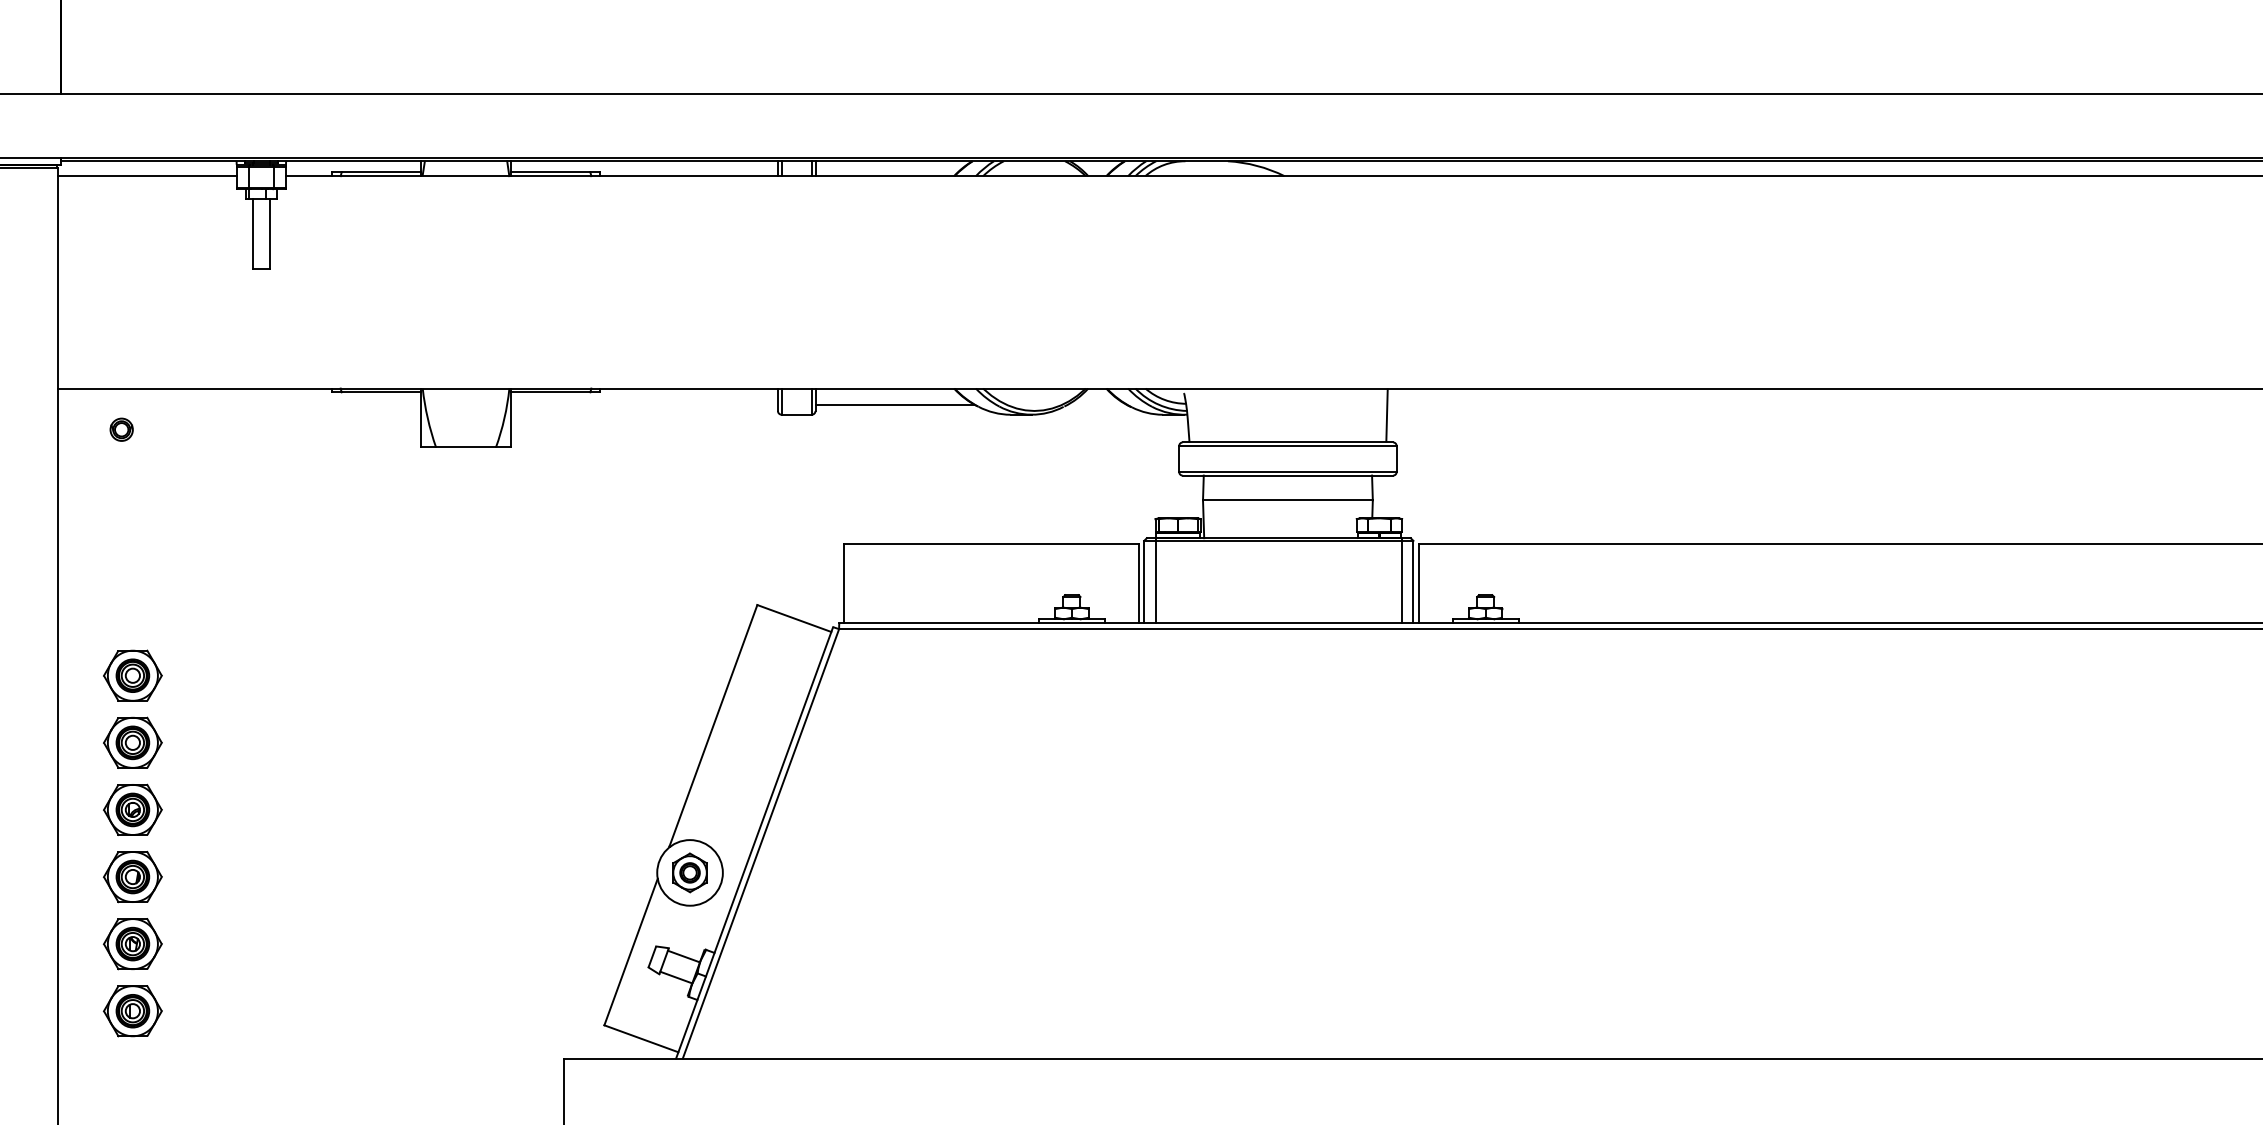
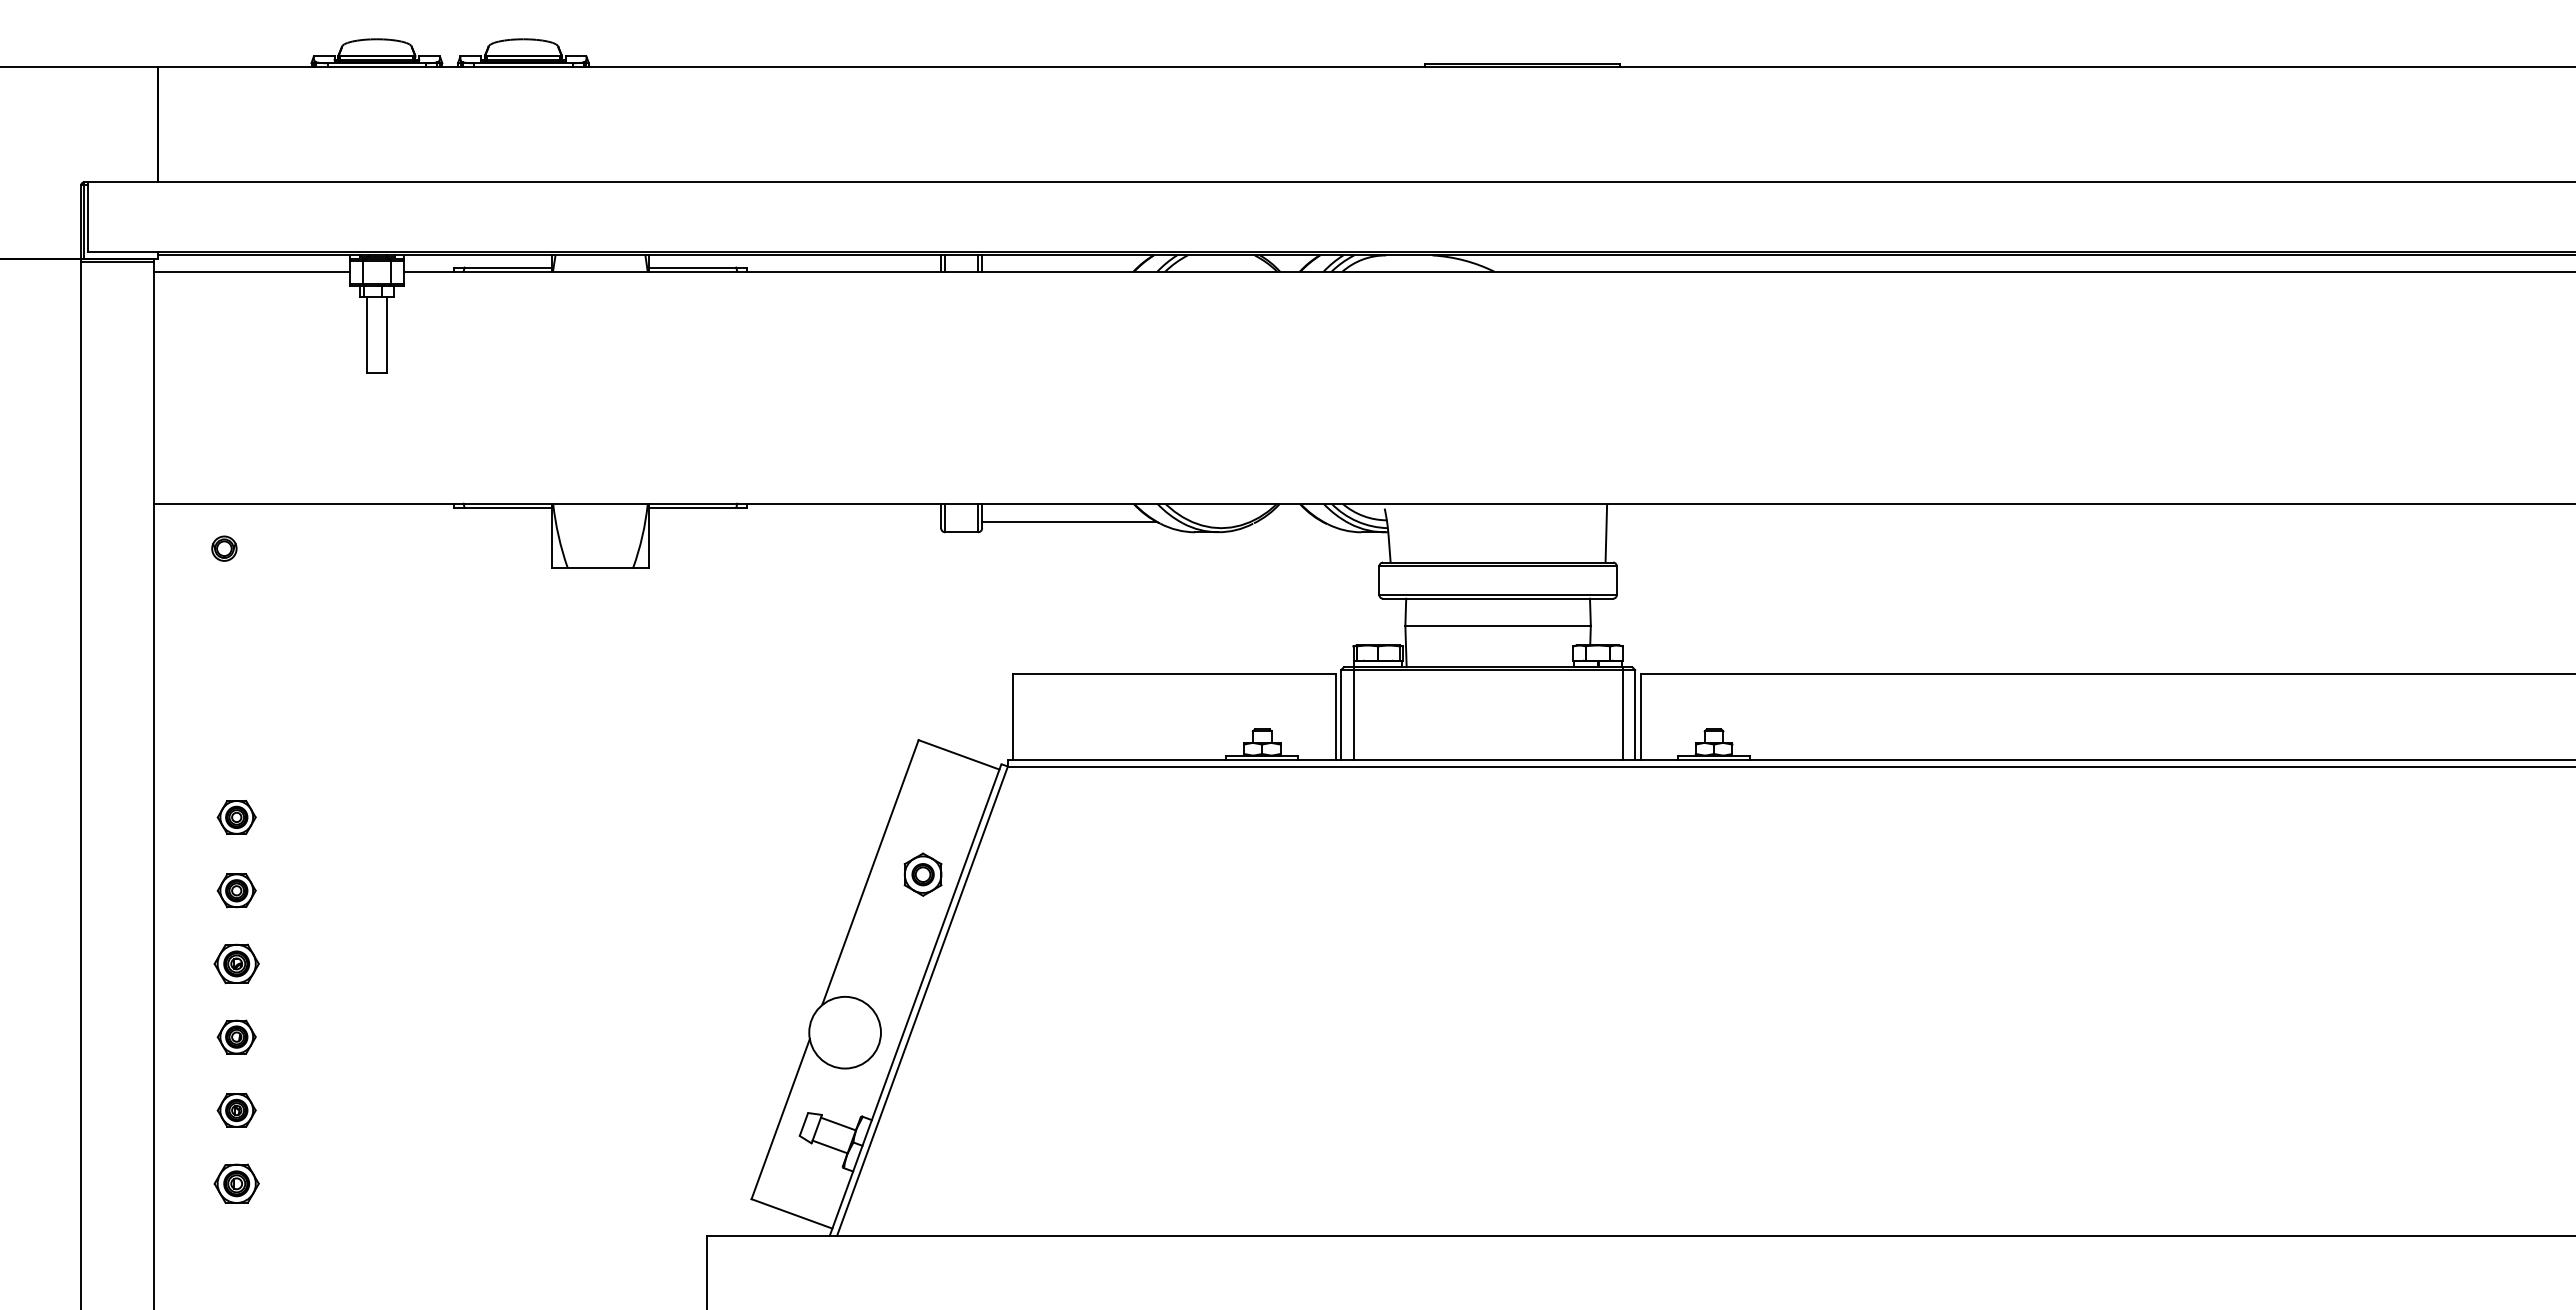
part: (132, 675) -> (236, 817), size x0.6
part: (132, 742) -> (236, 890), size x0.6
part: (132, 809) -> (236, 963), size x0.7
part: (689, 872) -> (922, 874), moved
part: (132, 876) -> (236, 1036), size x0.6
part: (132, 944) -> (236, 1110), size x0.6
part: (132, 1010) -> (236, 1183), size x0.7

